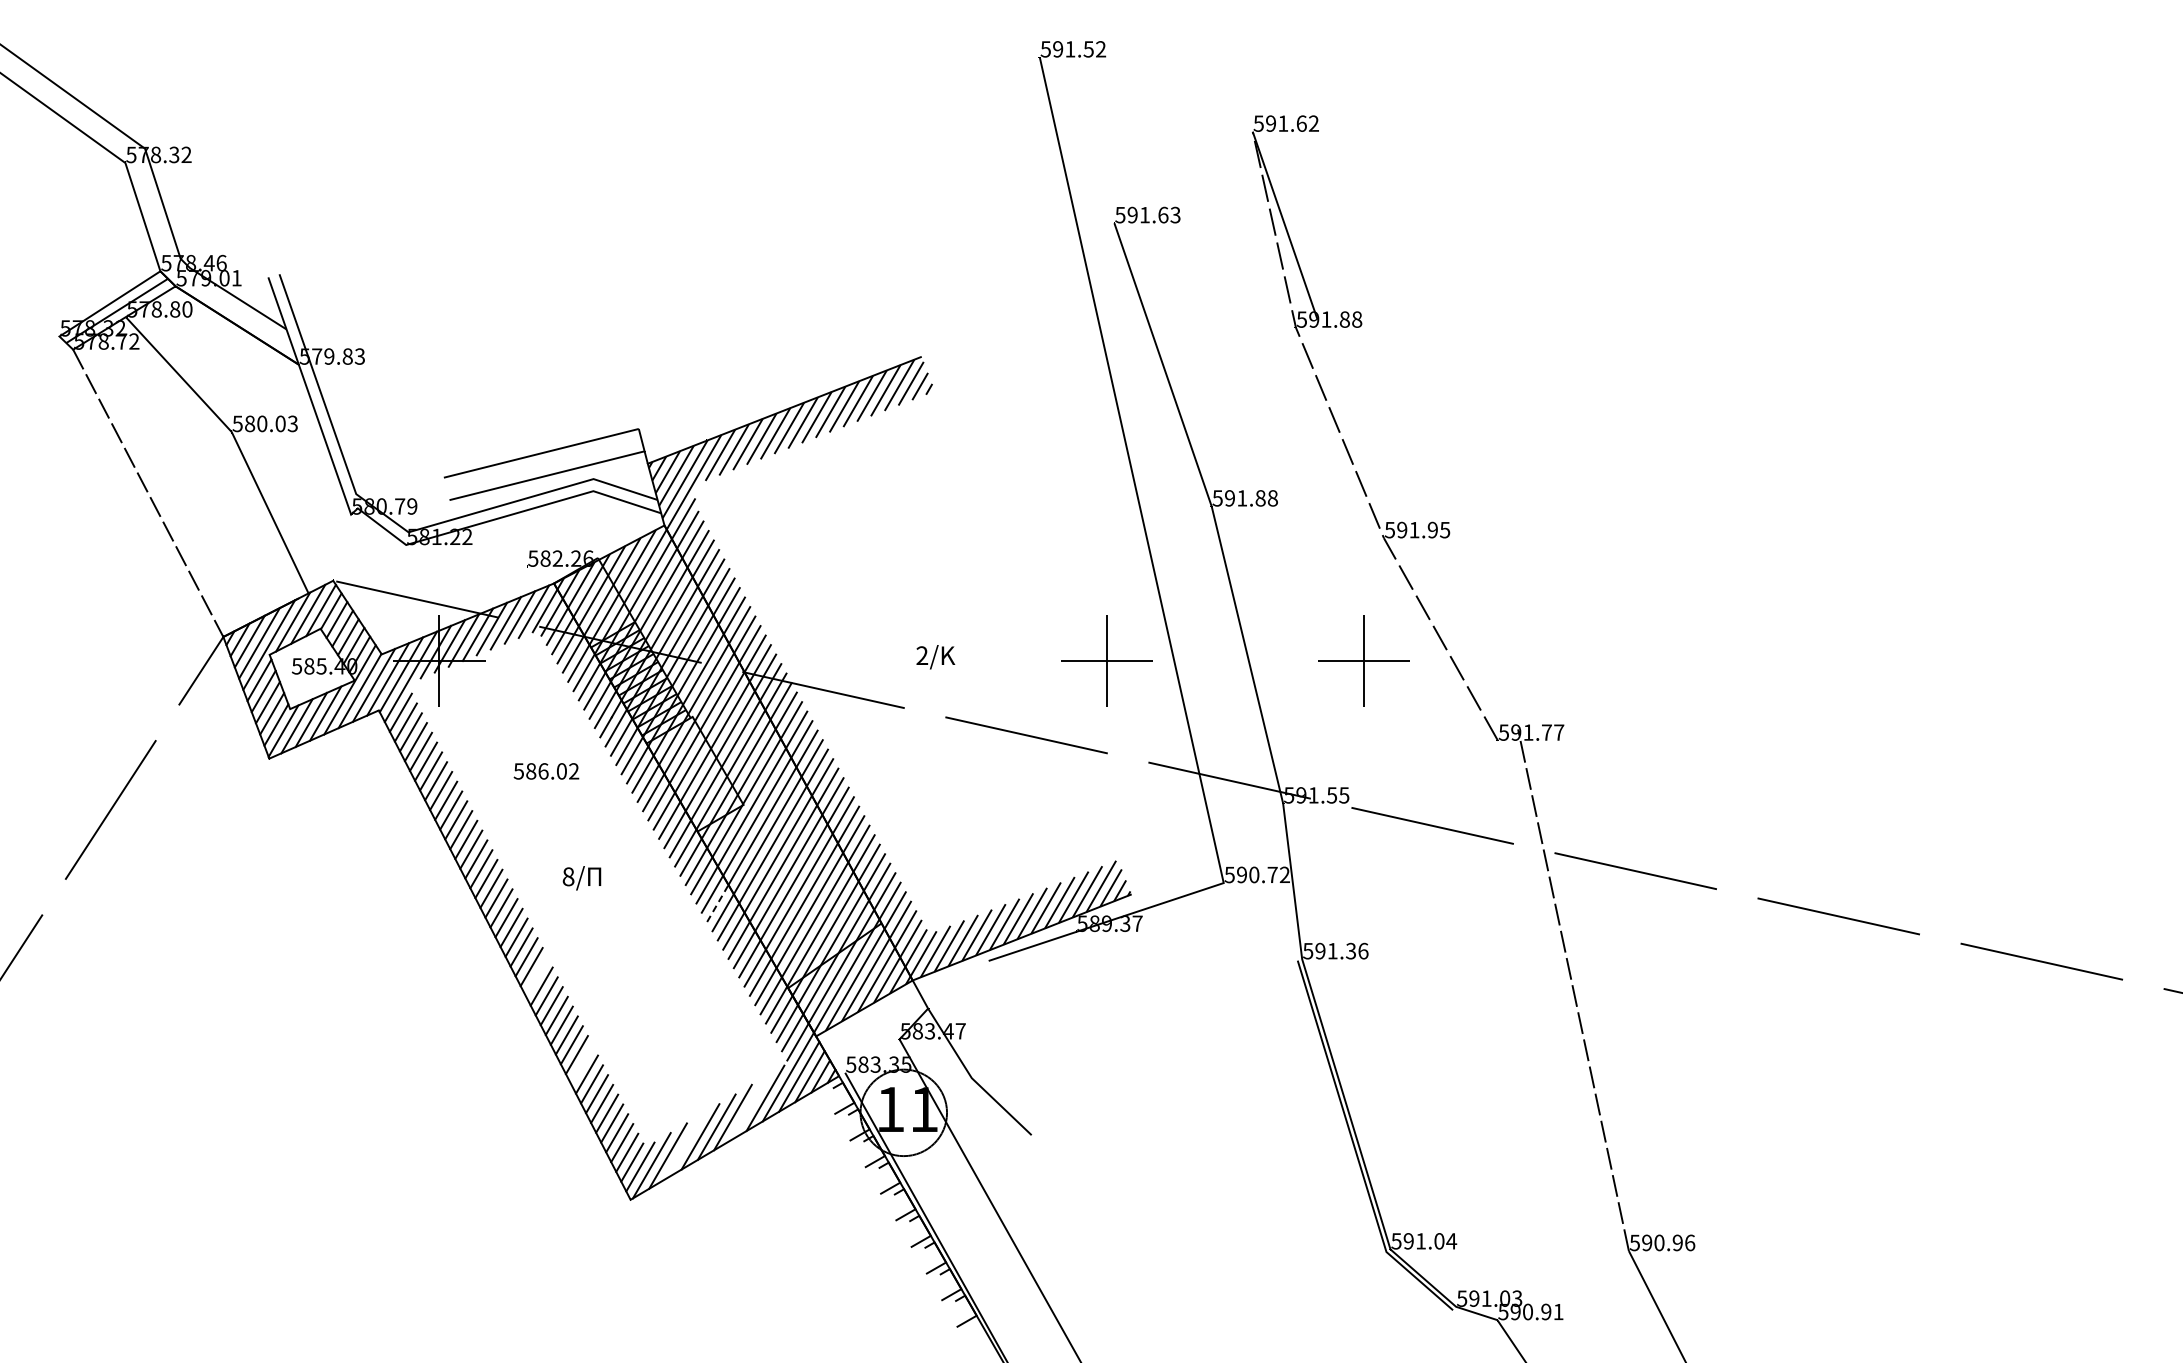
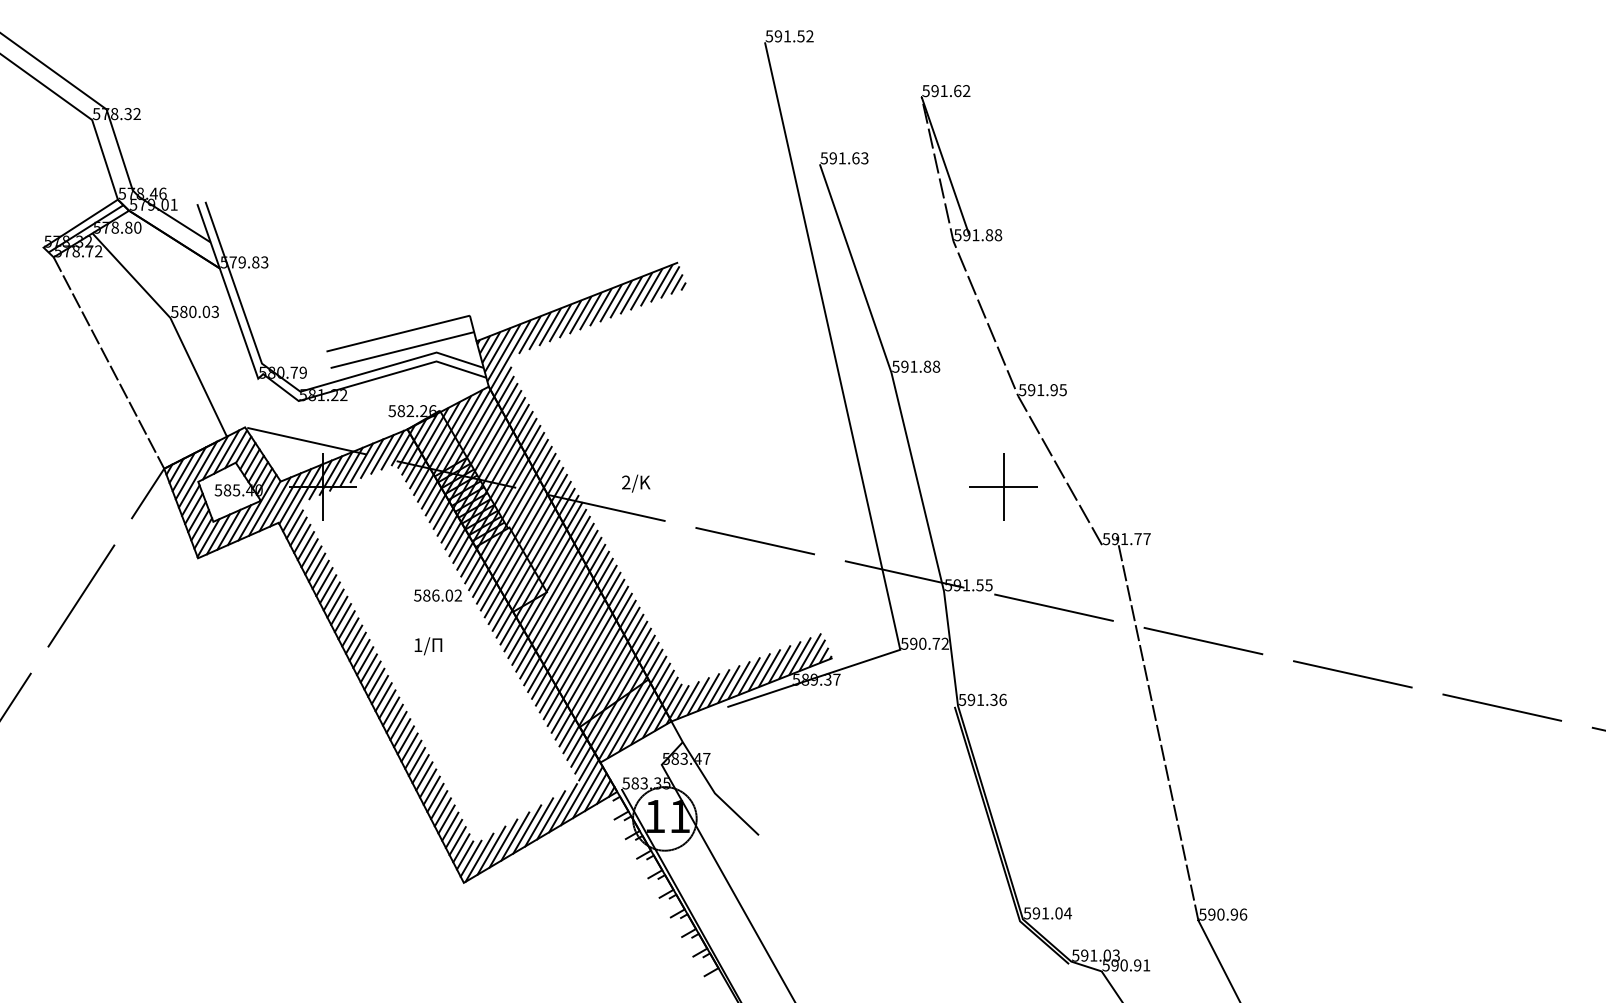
text: (935, 657) -> (635, 483), moved
part: (1106, 660) -> (814, 486), removed
text: (546, 771) -> (438, 595), moved
text: (568, 876) -> (418, 644), 8/ -> 1/
line: (718, 903) -> (528, 664), dashed -> solid
line: (536, 976) -> (394, 718), added
line: (581, 1064) -> (427, 783), added
line: (749, 1107) -> (551, 814), added
line: (684, 1146) -> (503, 843), added

